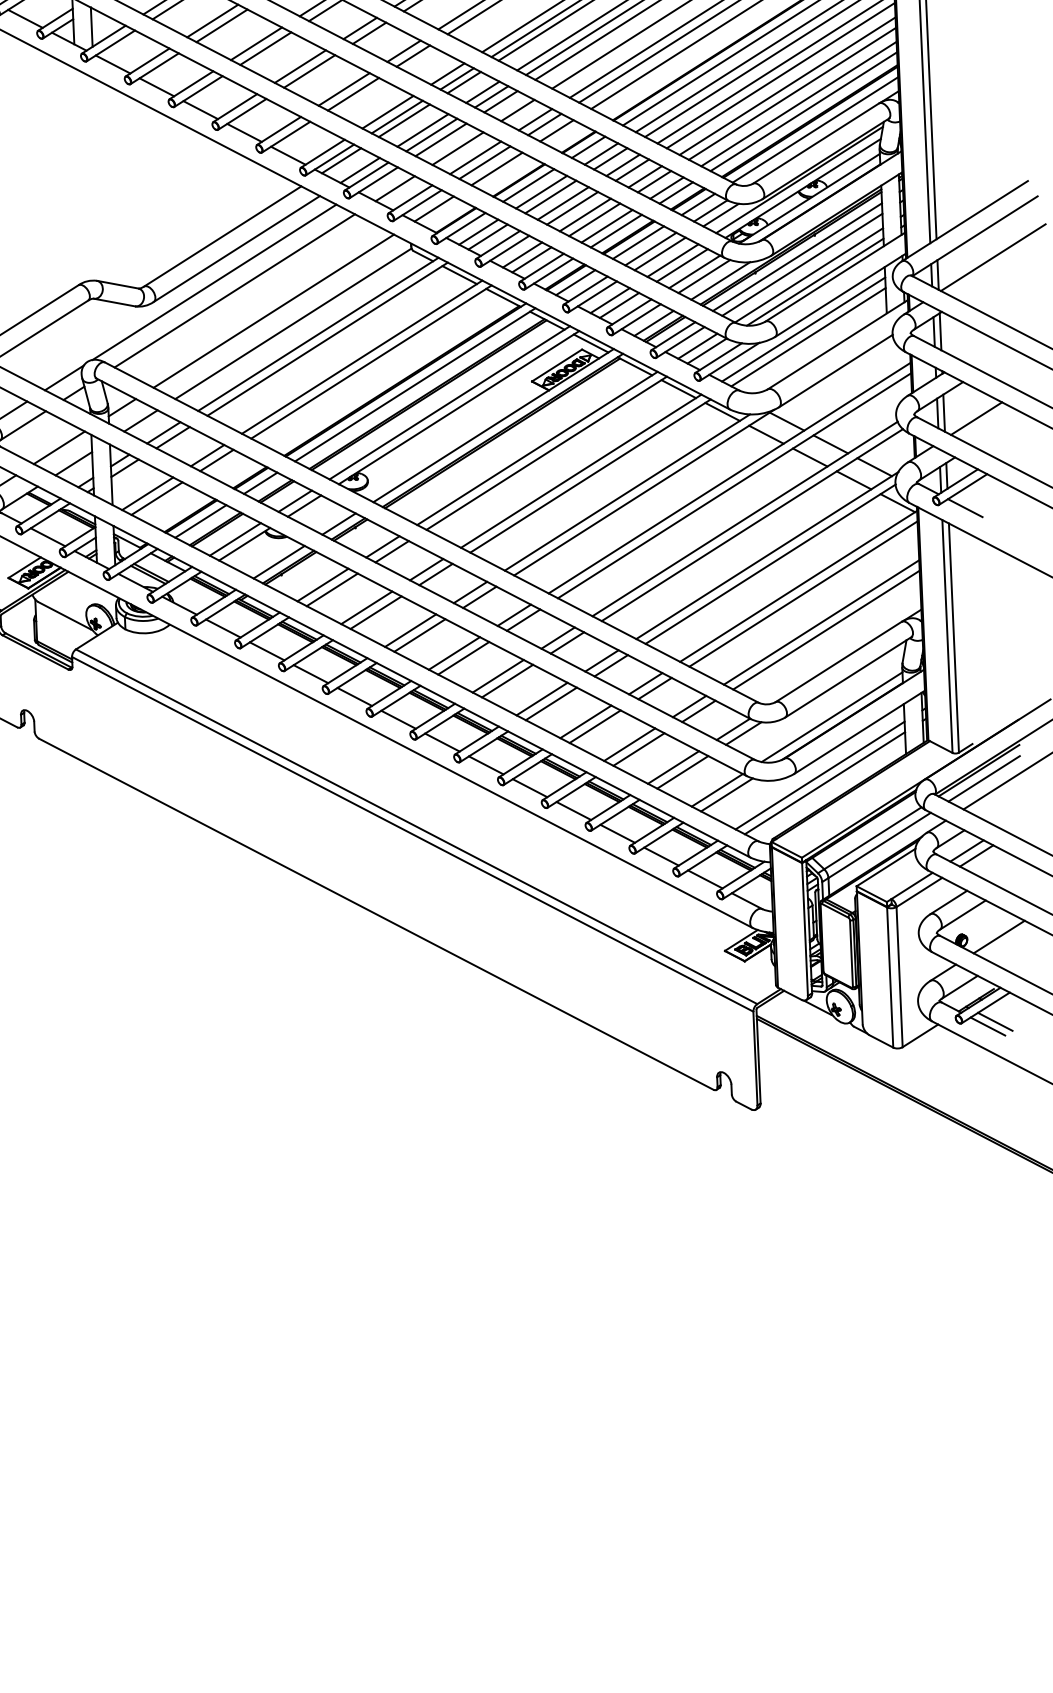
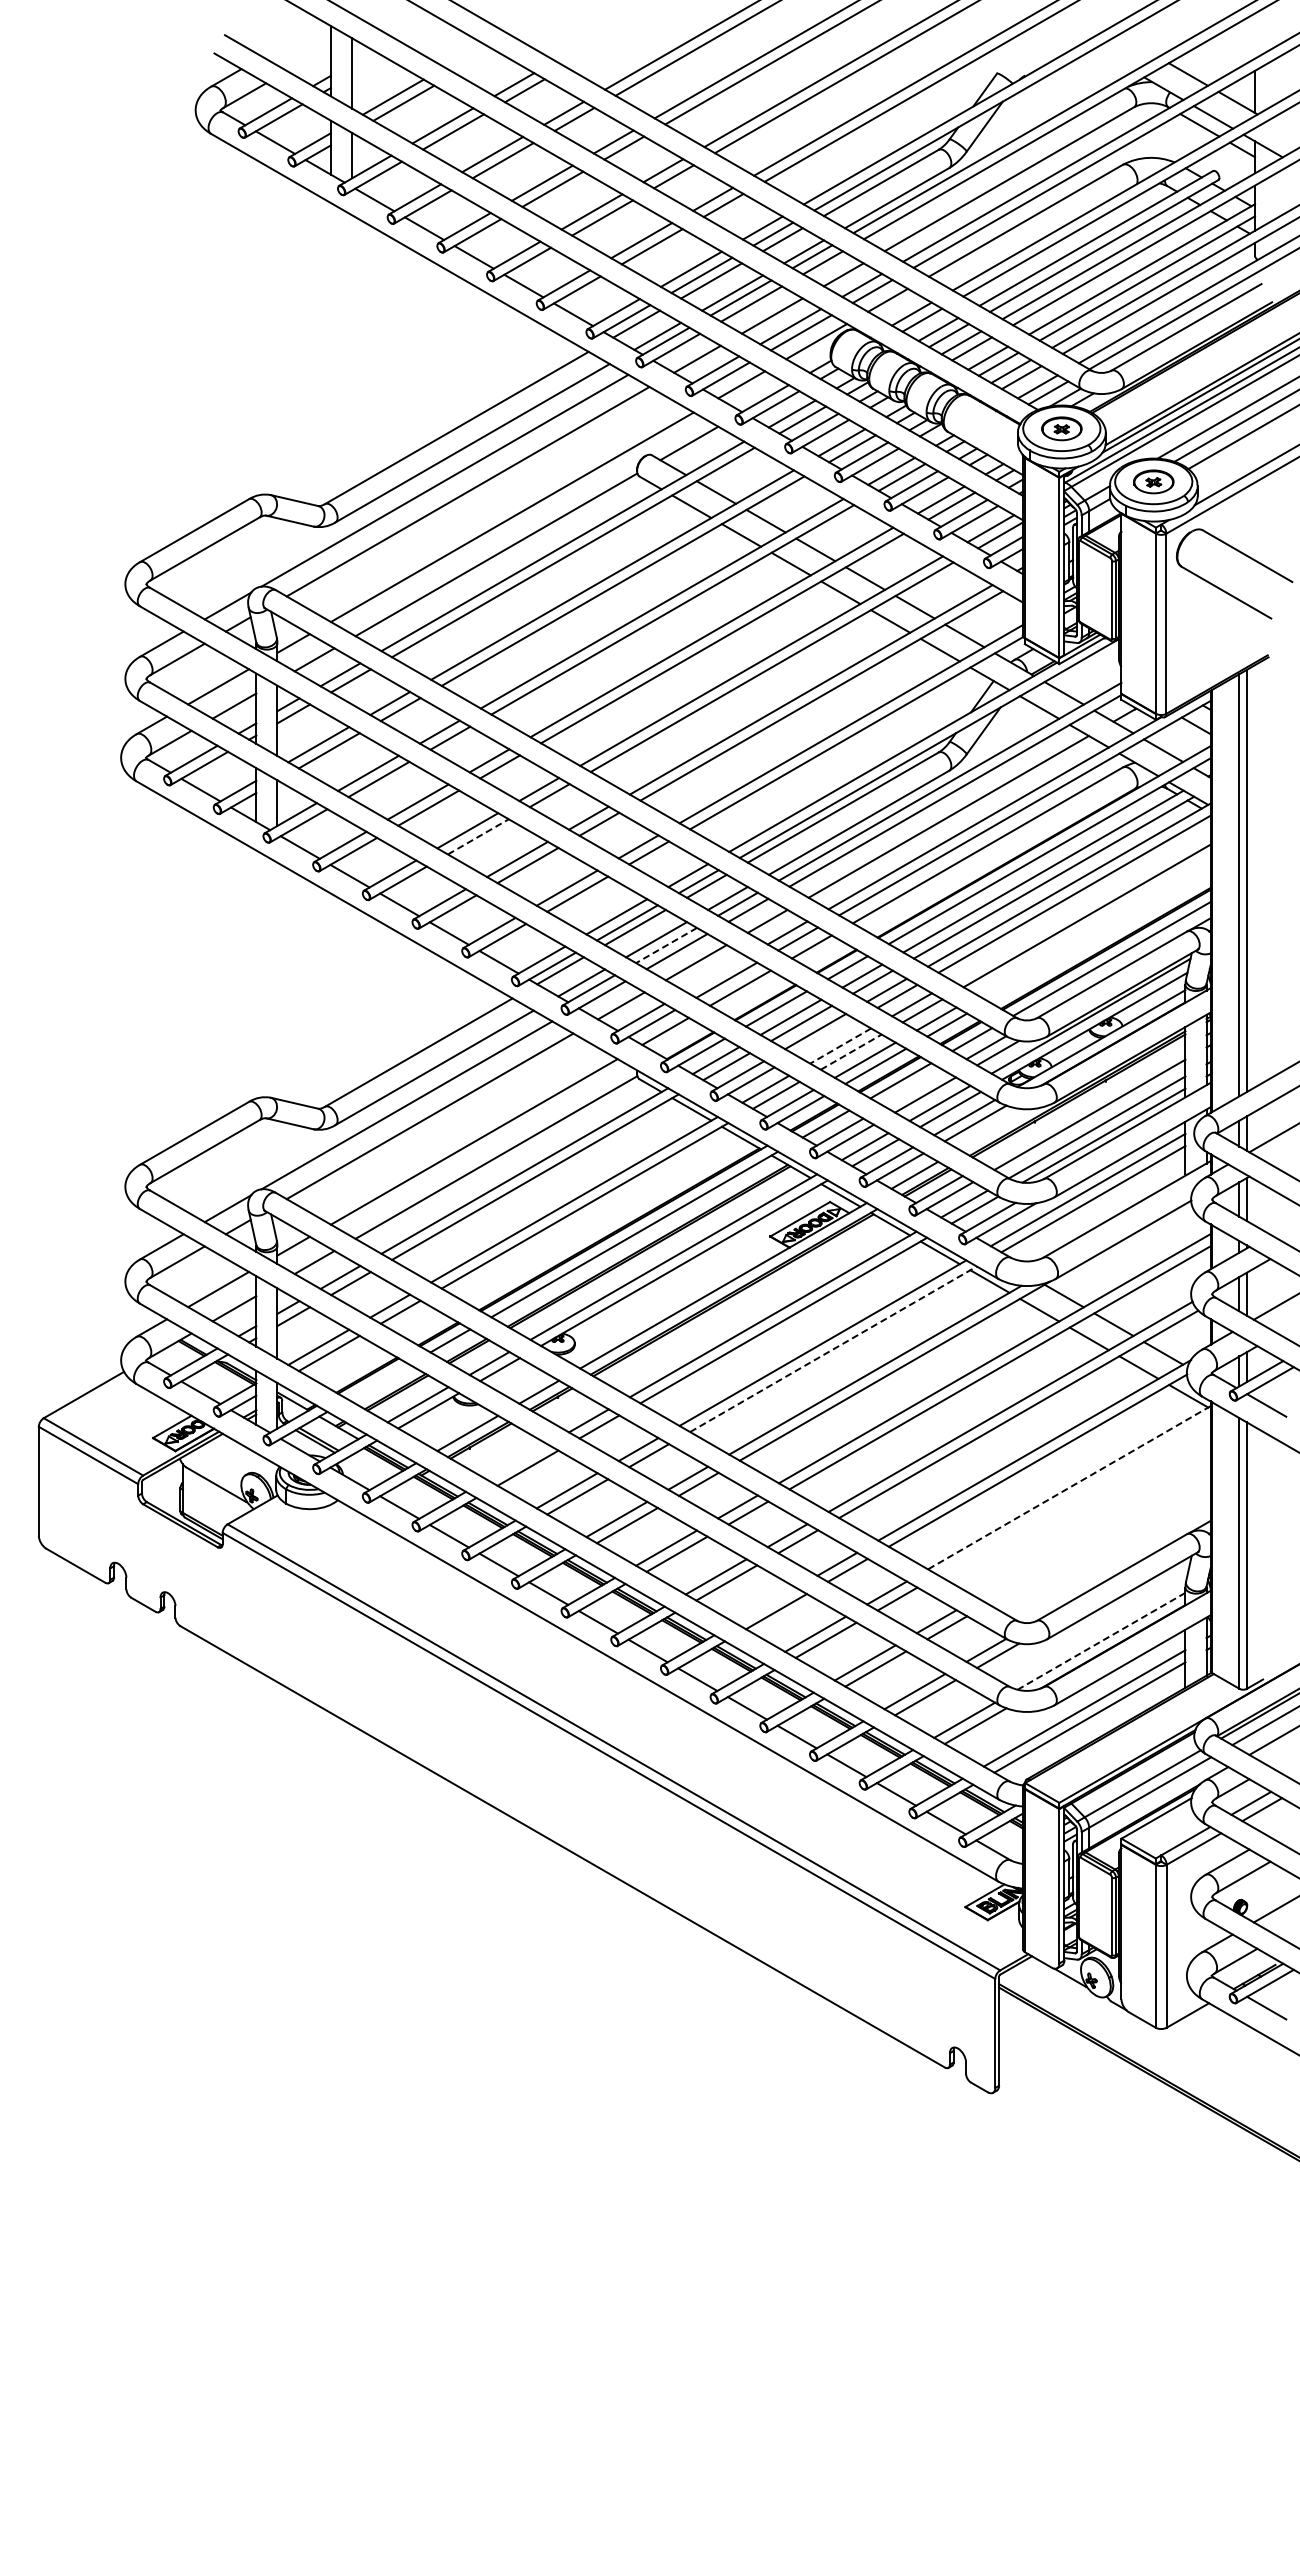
line: (265, 48) -> (478, 836), solid -> dashed
line: (787, 85) -> (1081, 906), removed
line: (798, 103) -> (1093, 927), removed
line: (803, 111) -> (1099, 937), removed
line: (431, 135) -> (666, 945), solid -> dashed
line: (474, 157) -> (715, 973), removed
line: (571, 208) -> (825, 1037), removed
line: (585, 215) -> (840, 1046), solid -> dashed
line: (594, 219) -> (851, 1051), solid -> dashed
line: (650, 248) -> (914, 1088), removed
line: (797, 256) -> (1084, 1105), removed
line: (720, 280) -> (994, 1129), removed
line: (590, 476) -> (833, 1349), solid -> dashed
line: (200, 520) -> (378, 1381), removed
line: (322, 584) -> (517, 1461), removed
line: (797, 587) -> (1068, 1488), solid -> dashed
line: (803, 593) -> (1074, 1496), removed
line: (821, 622) -> (1093, 1530), removed
line: (826, 629) -> (1099, 1539), removed
line: (541, 699) -> (765, 1605), removed
line: (832, 717) -> (1101, 1641), solid -> dashed
line: (995, 1021) -> (1275, 2002), removed

